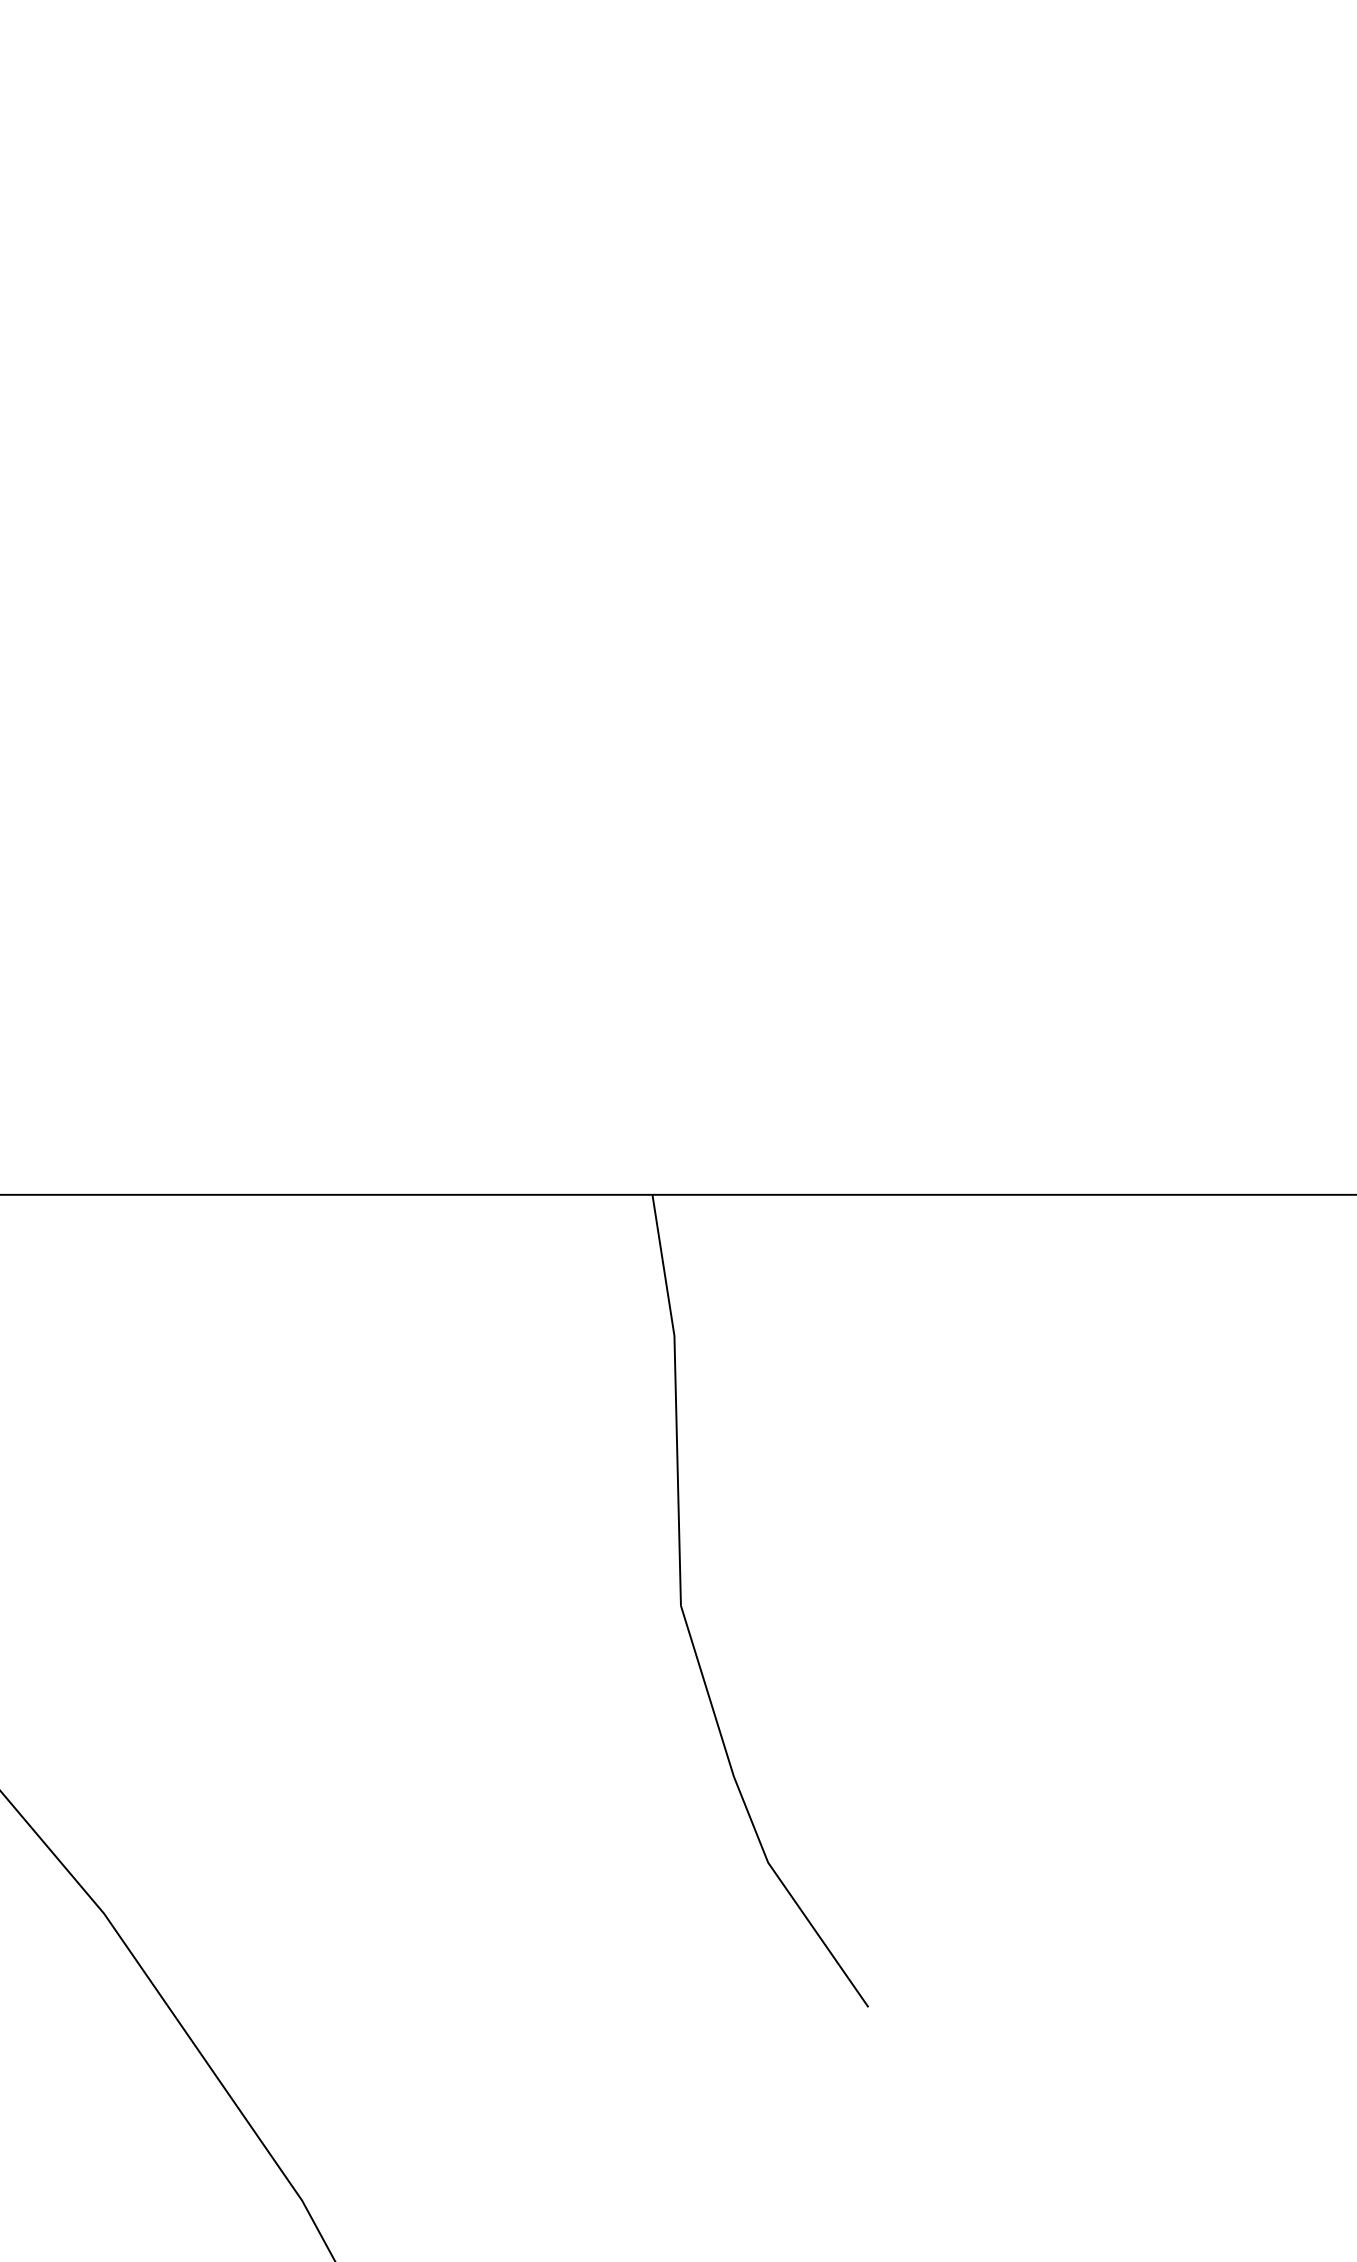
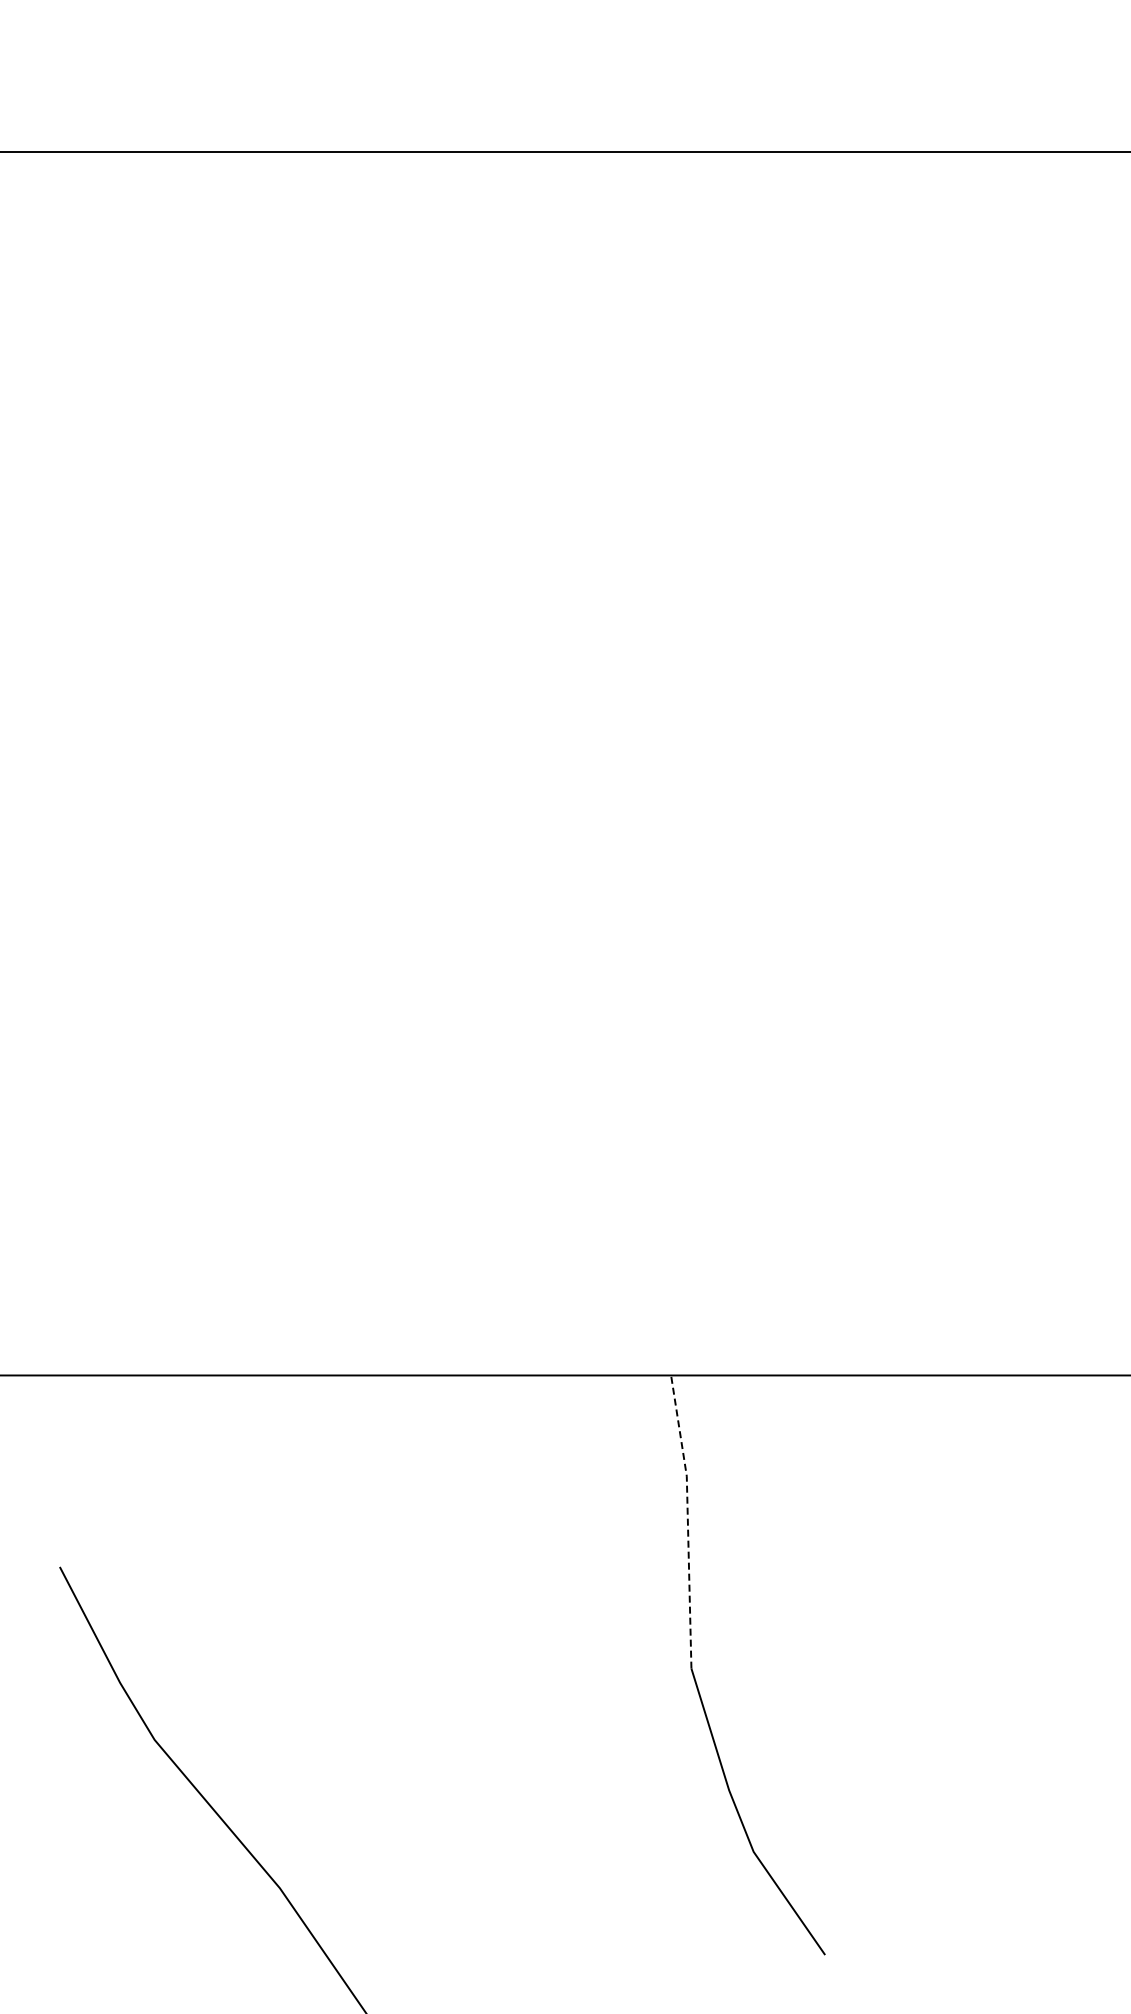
line: (675, 1398) -> (687, 1520), solid -> dashed

